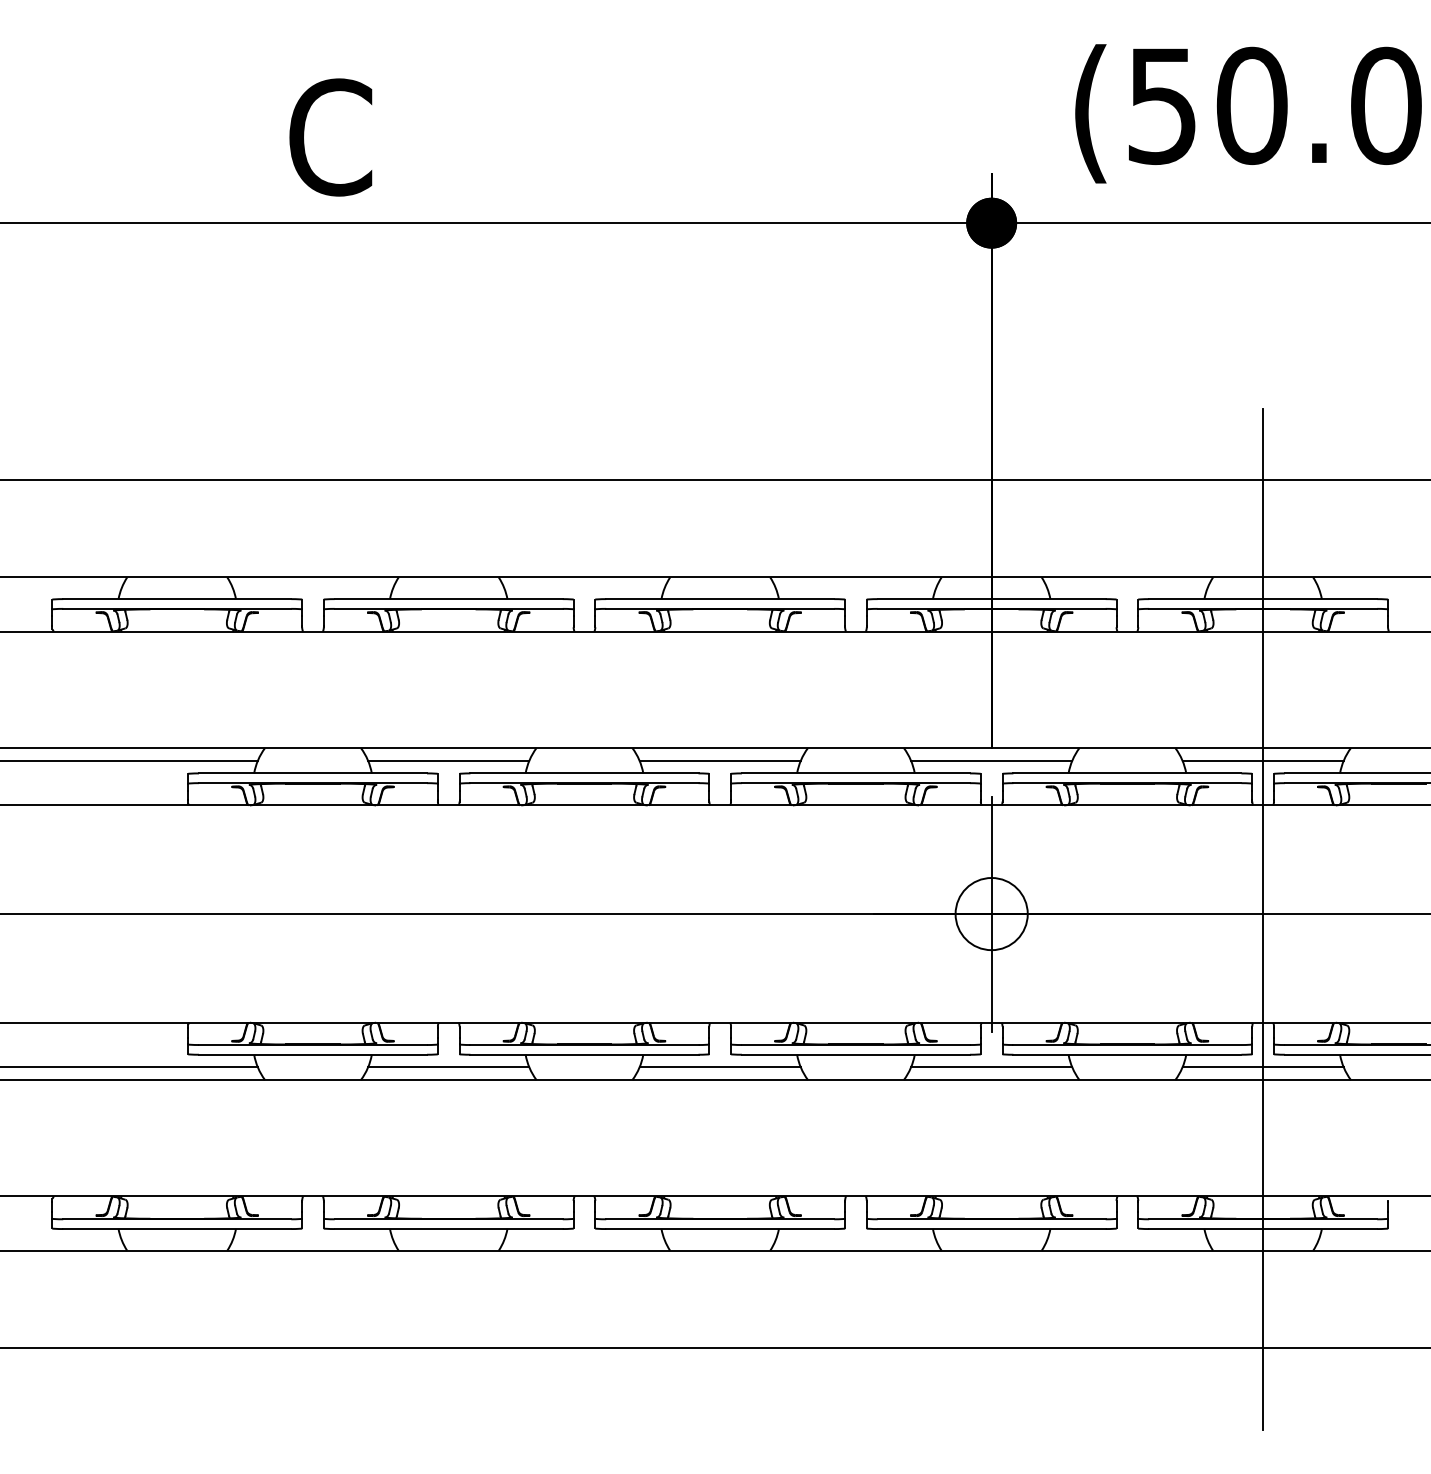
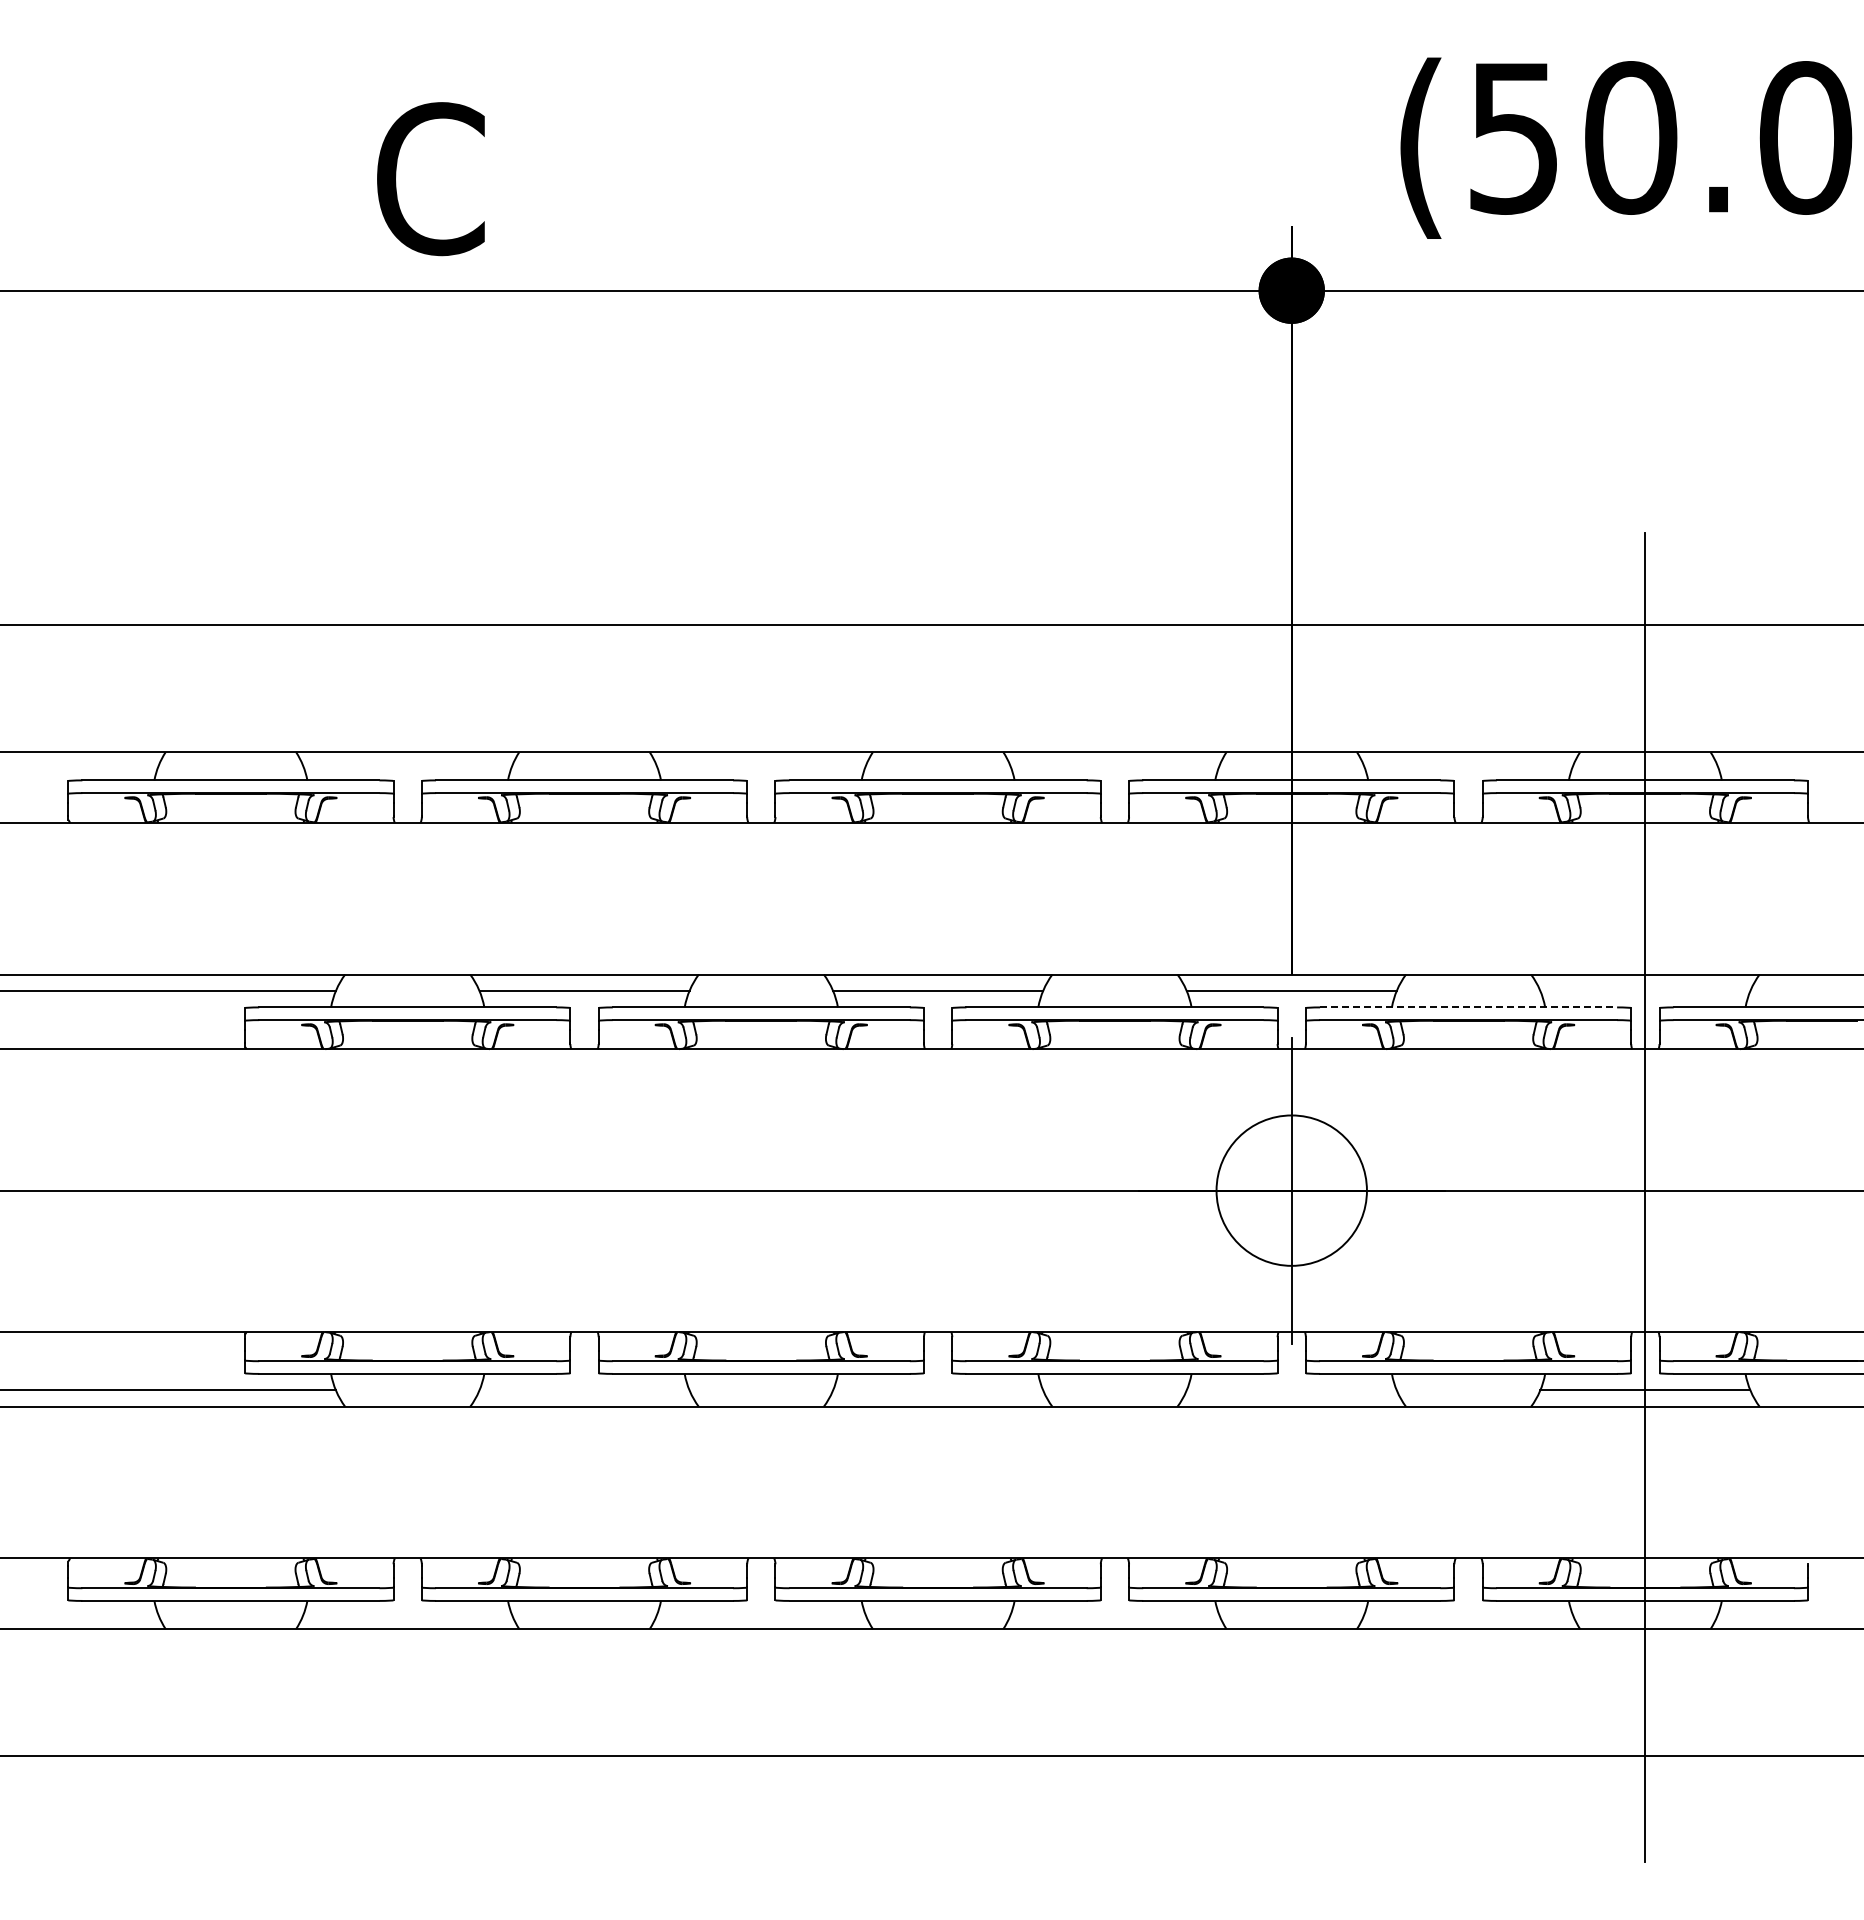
line: (1263, 760) -> (1645, 990), removed
line: (1127, 773) -> (1468, 1007), solid -> dashed
circle: (991, 913) -> (1291, 1190), size x1.6
line: (448, 1067) -> (584, 1390), removed
line: (720, 1067) -> (938, 1390), removed
line: (991, 1067) -> (1291, 1390), removed

